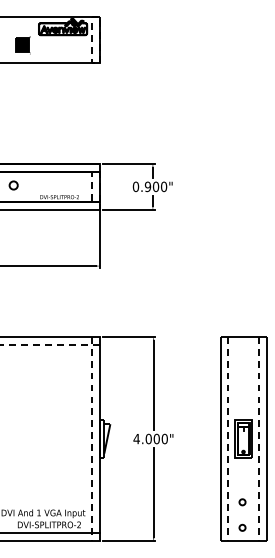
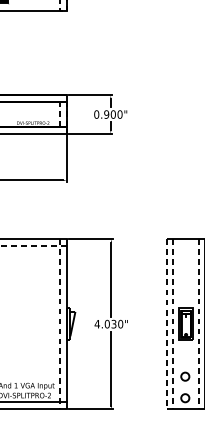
text: (156, 438) -> (113, 323), 4.000" -> 4.030"
line: (220, 439) -> (166, 324), solid -> dashed
circle: (242, 502) -> (185, 376), size x1.6
circle: (242, 527) -> (185, 397), size x1.6

